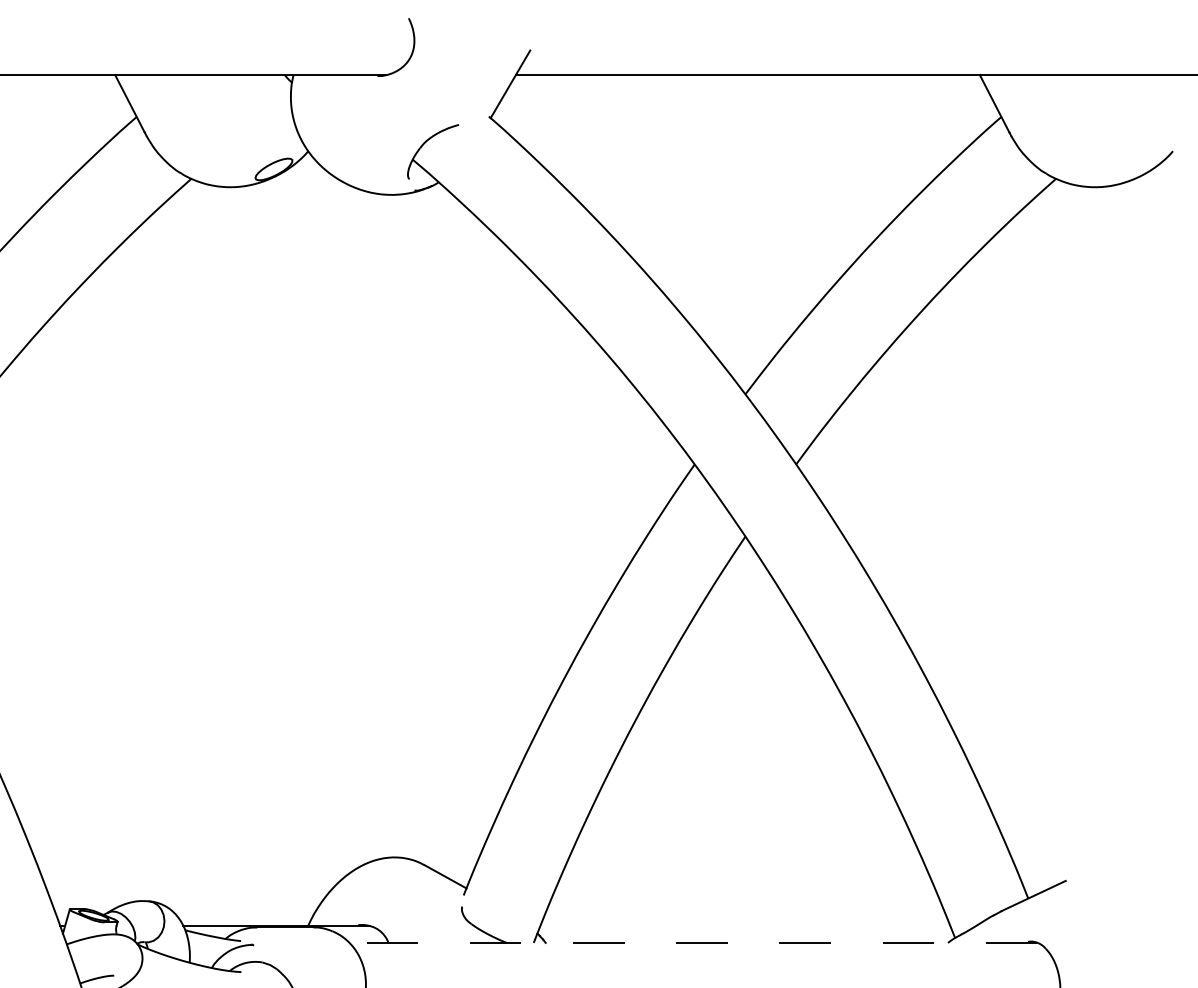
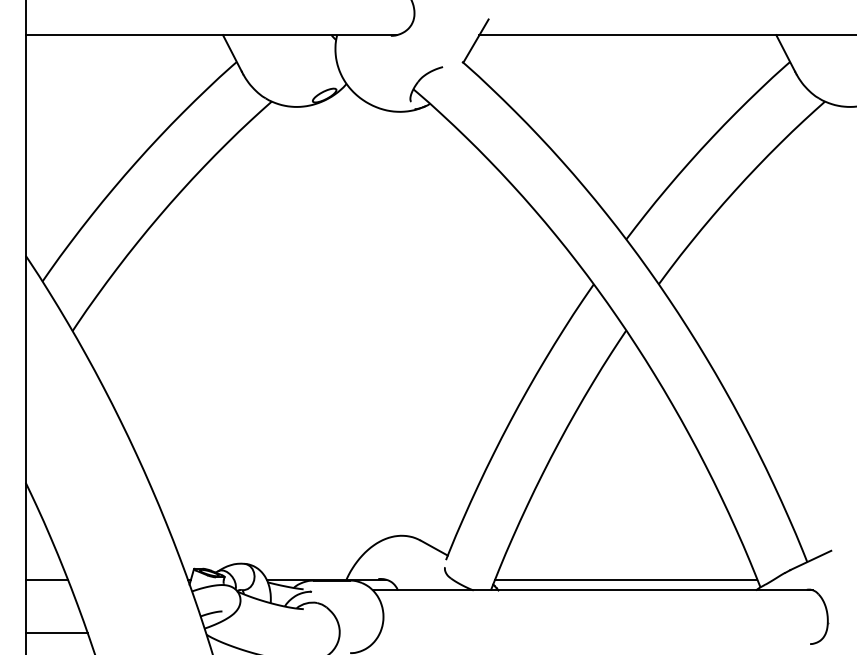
line: (745, 925) -> (626, 579), added
line: (692, 942) -> (592, 590), dashed -> solid

